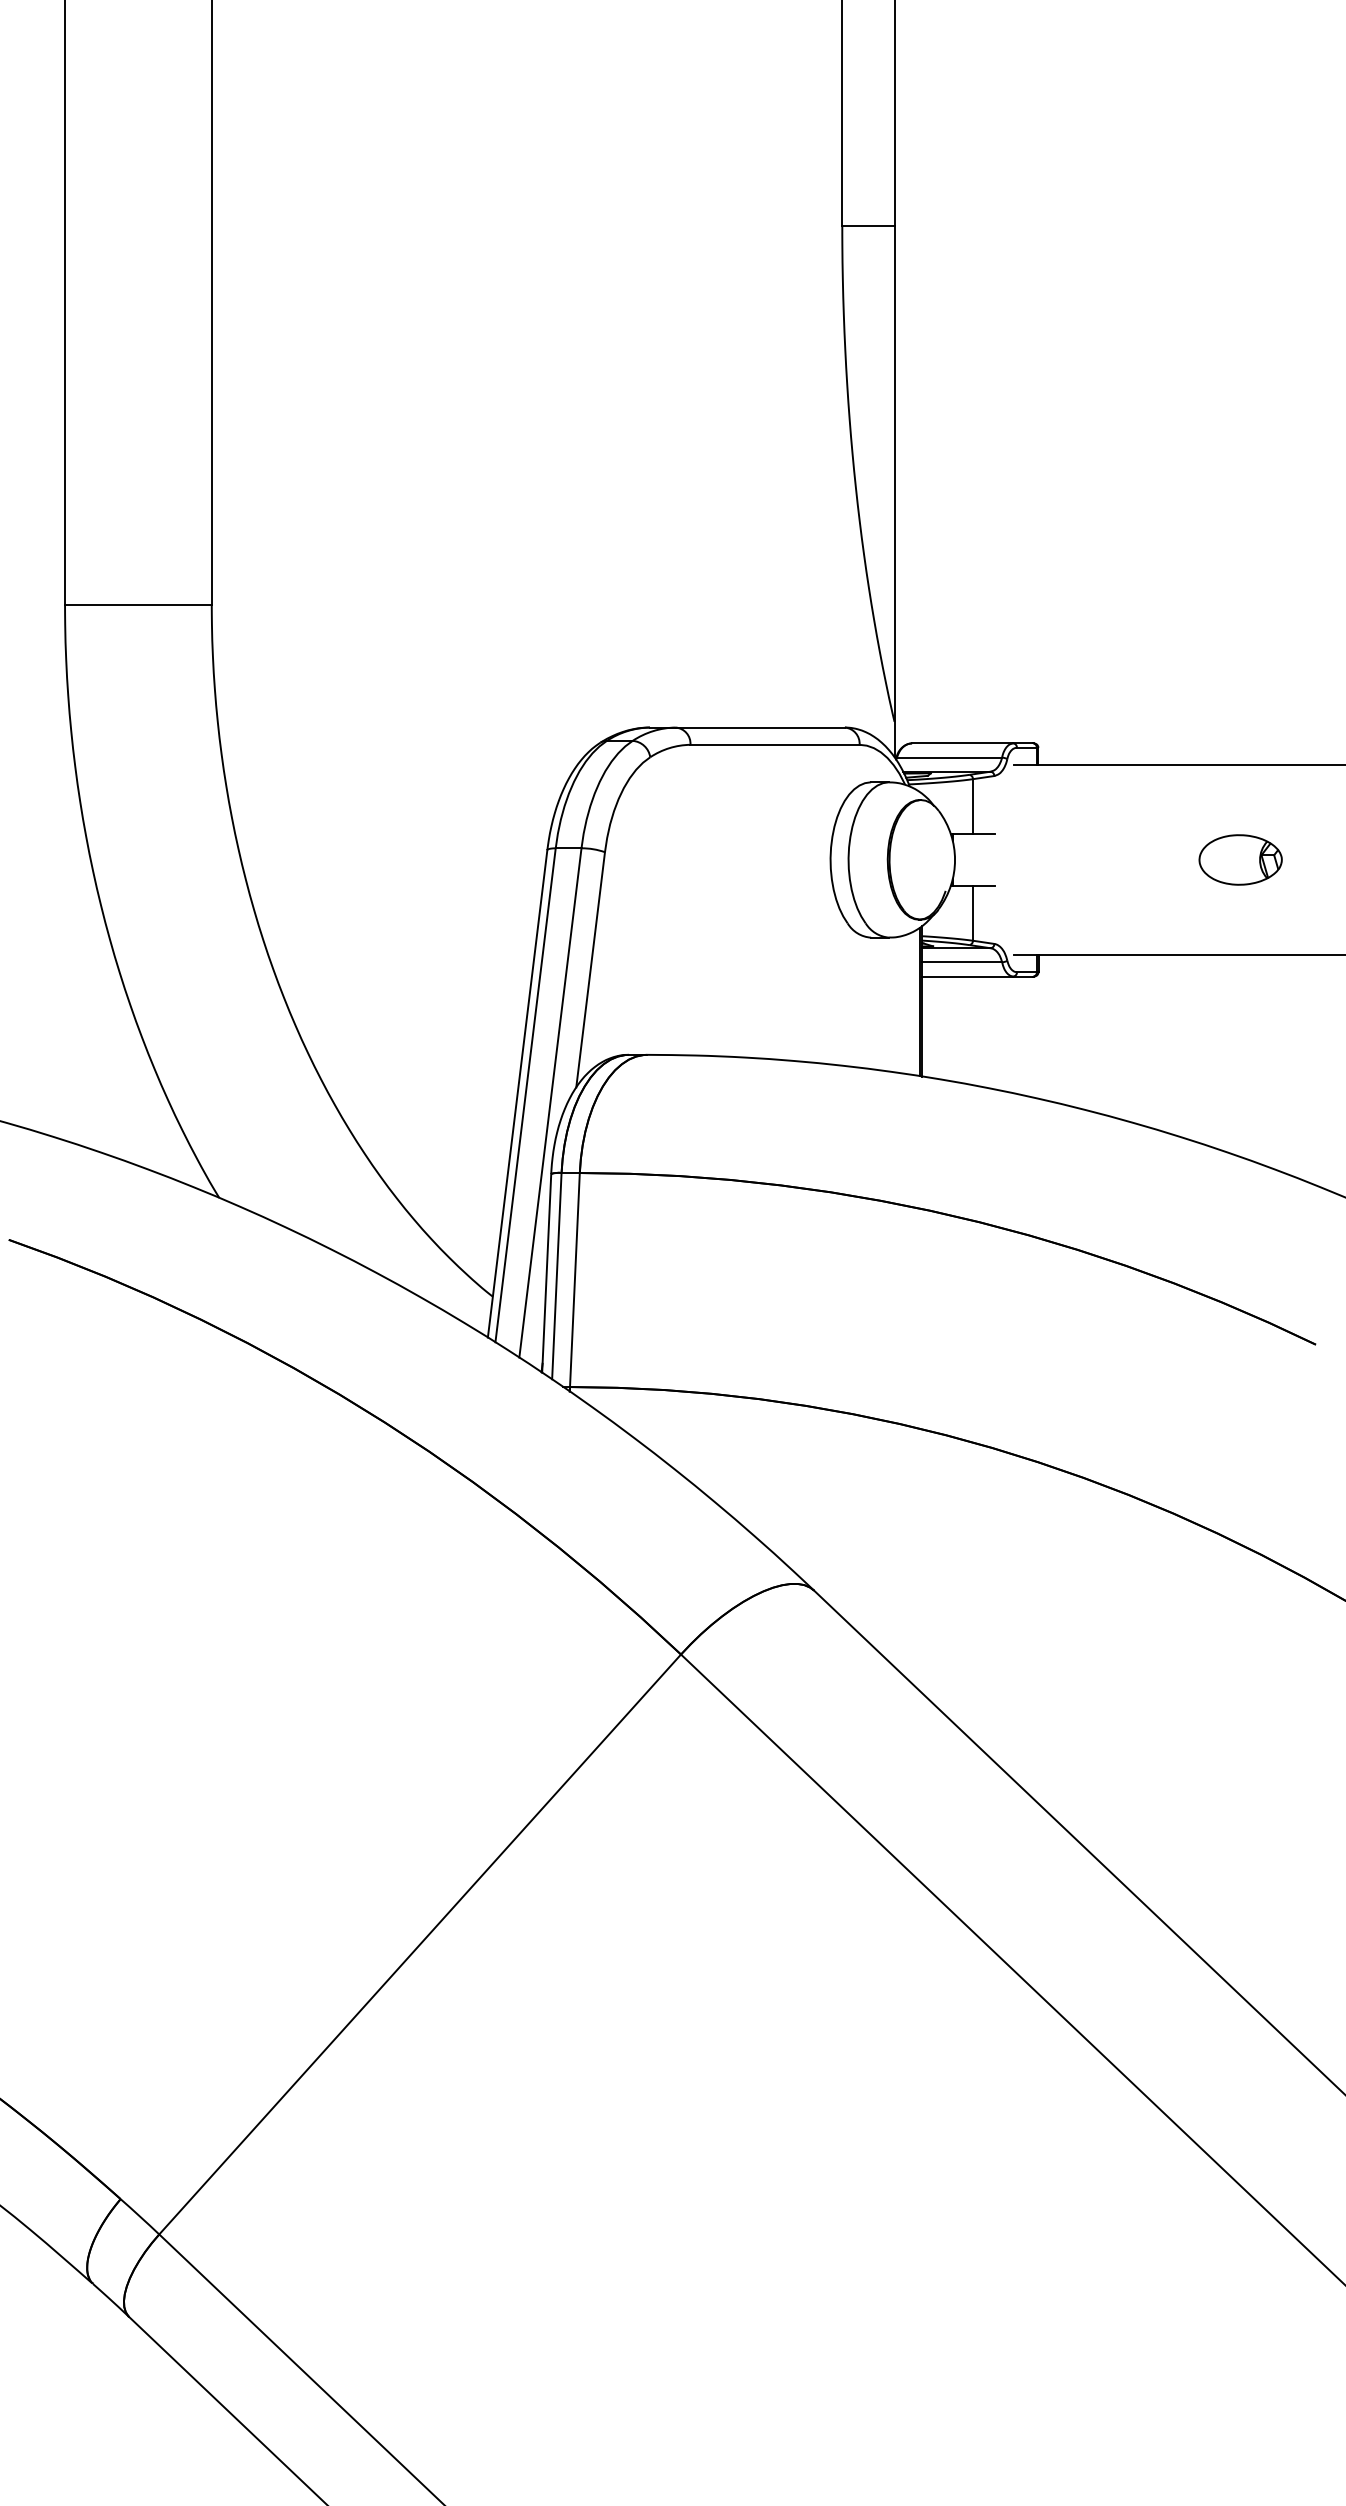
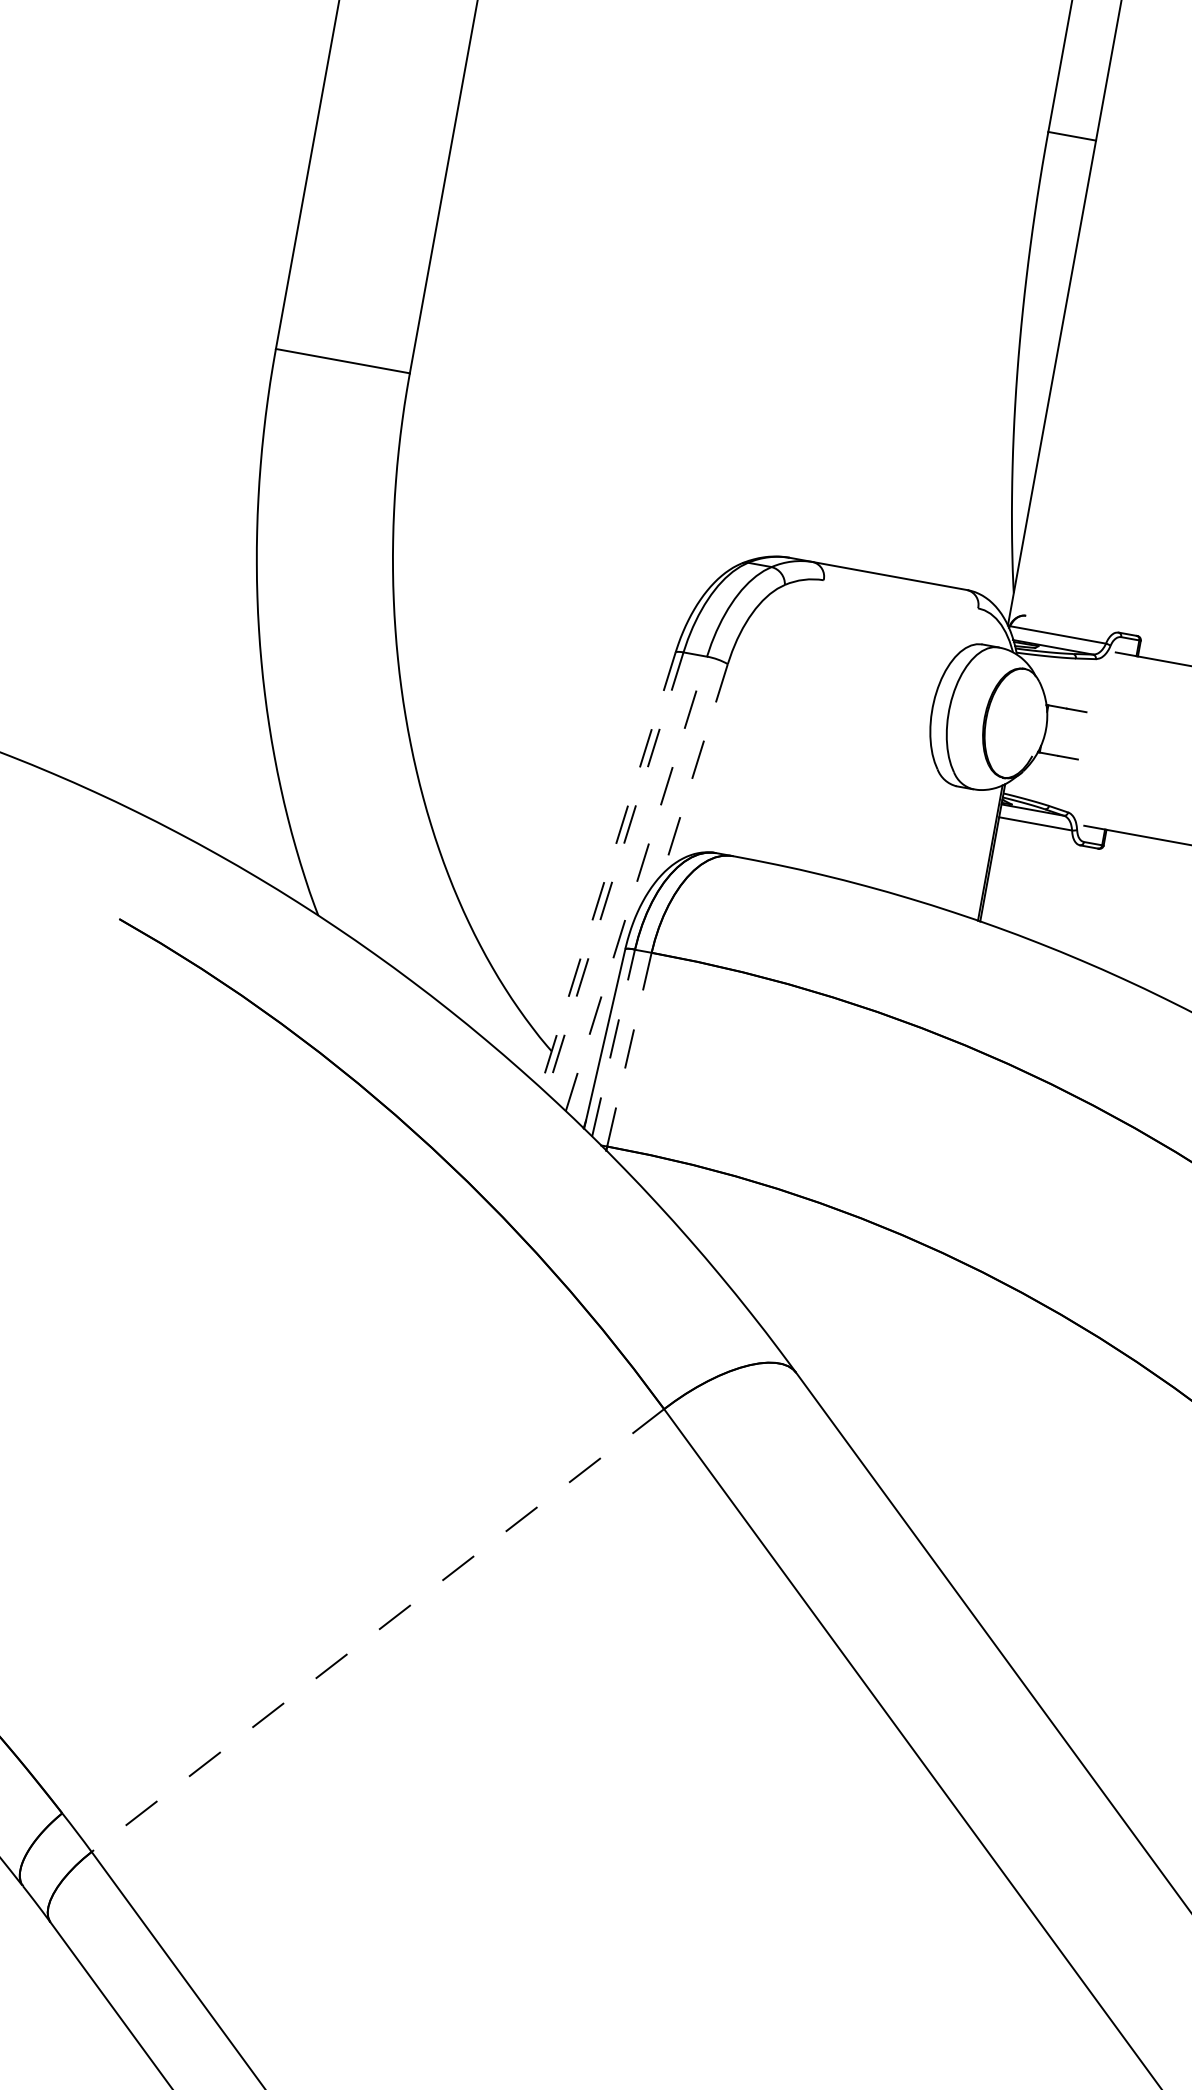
line: (962, 743) -> (1072, 624), removed
line: (774, 744) -> (900, 593), removed
line: (973, 806) -> (1071, 683), removed
line: (972, 912) -> (1053, 780), removed
line: (590, 970) -> (694, 769), solid -> dashed
line: (967, 976) -> (1038, 837), removed
line: (517, 1093) -> (607, 869), solid -> dashed
line: (525, 1095) -> (614, 873), solid -> dashed
line: (550, 1102) -> (636, 883), solid -> dashed
line: (556, 1275) -> (613, 1042), solid -> dashed
line: (574, 1279) -> (629, 1049), solid -> dashed
line: (419, 1944) -> (377, 1630), solid -> dashed

